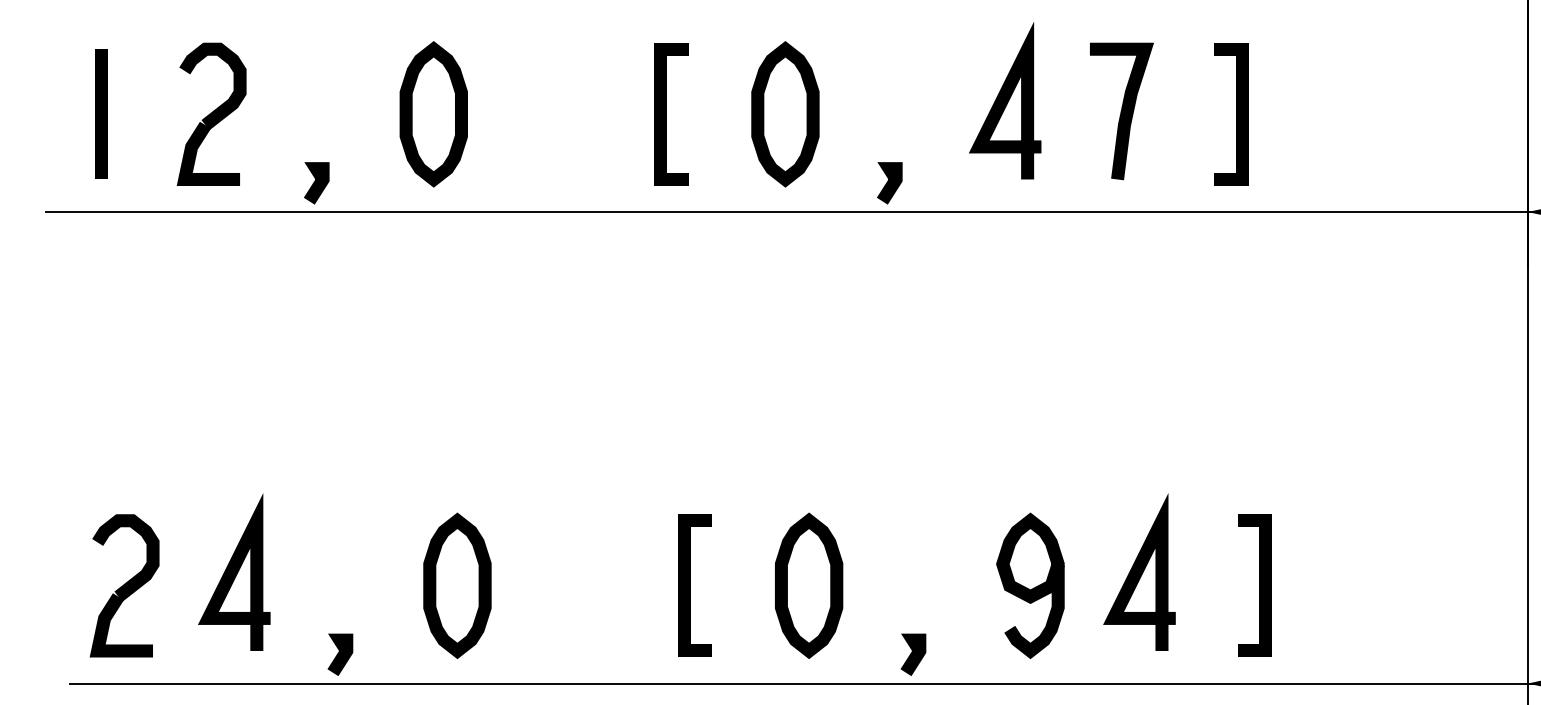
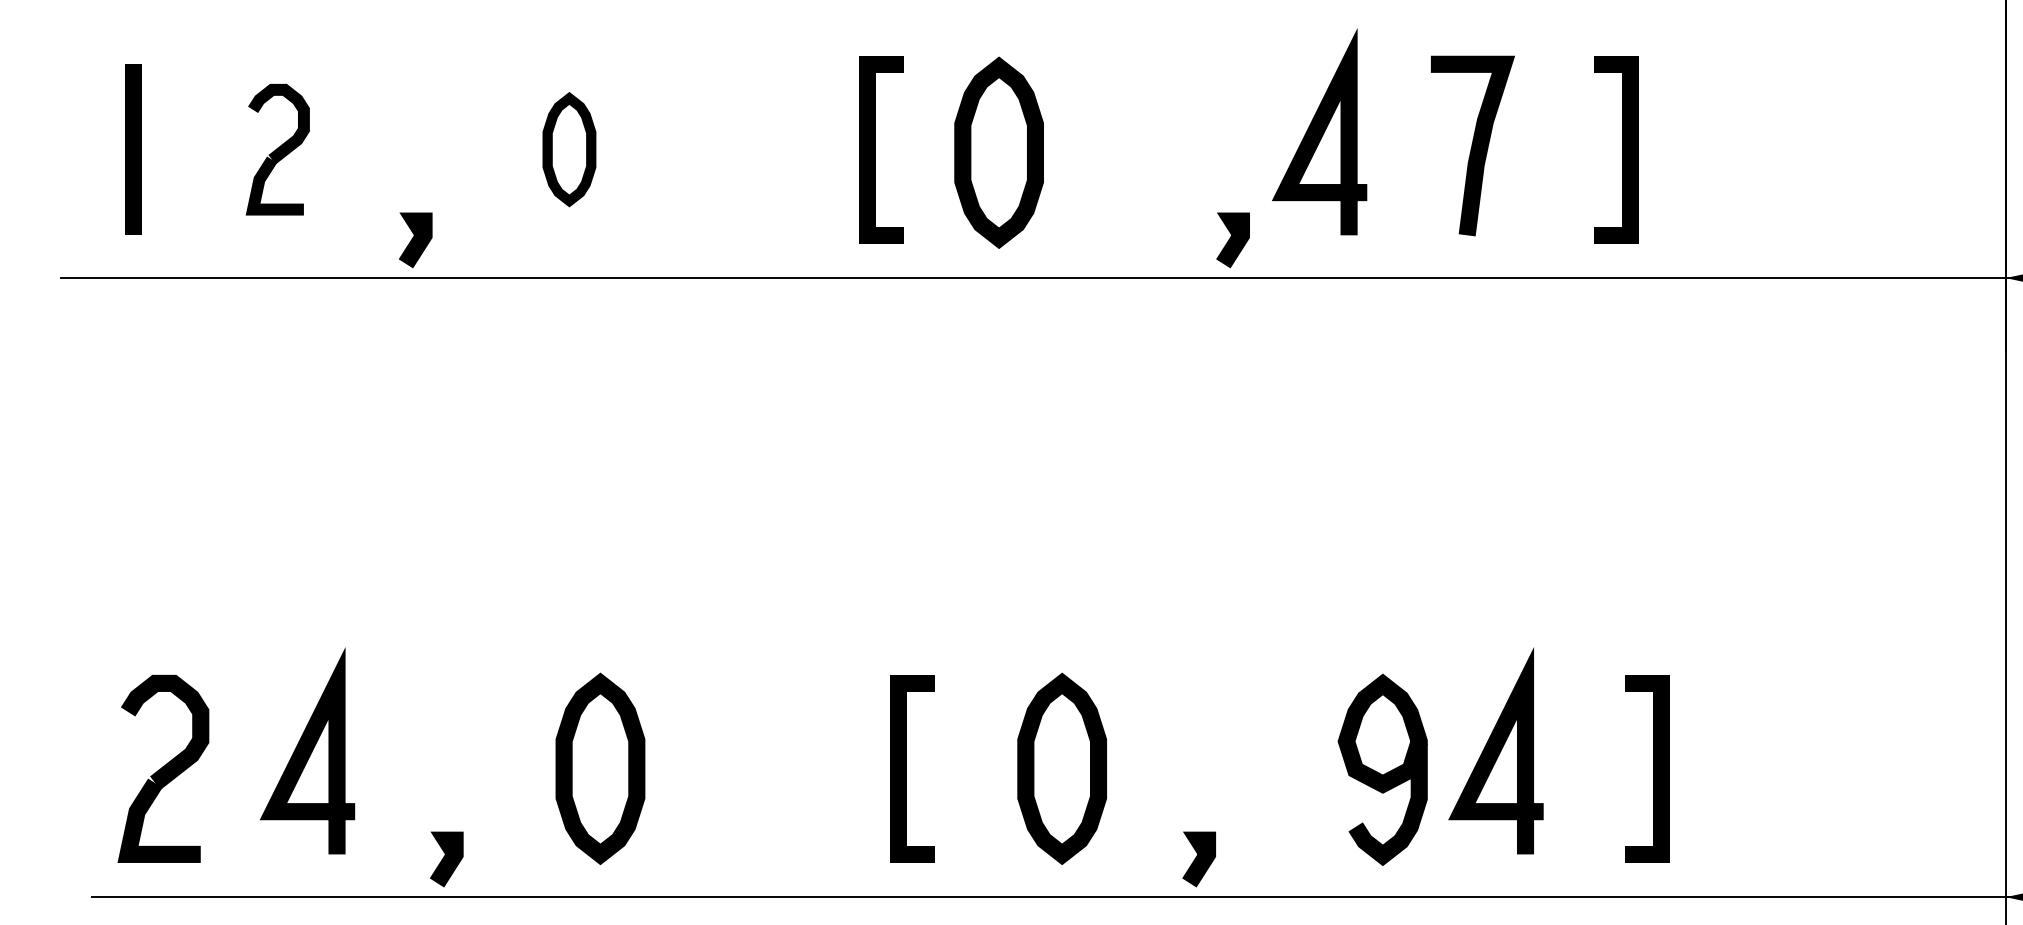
part: (211, 114) -> (277, 149), size x0.7
part: (433, 114) -> (569, 149), size x0.6
part: (784, 114) -> (998, 152), moved
line: (889, 183) -> (1232, 240), moved
curve: (1029, 588) -> (1381, 773), moved

